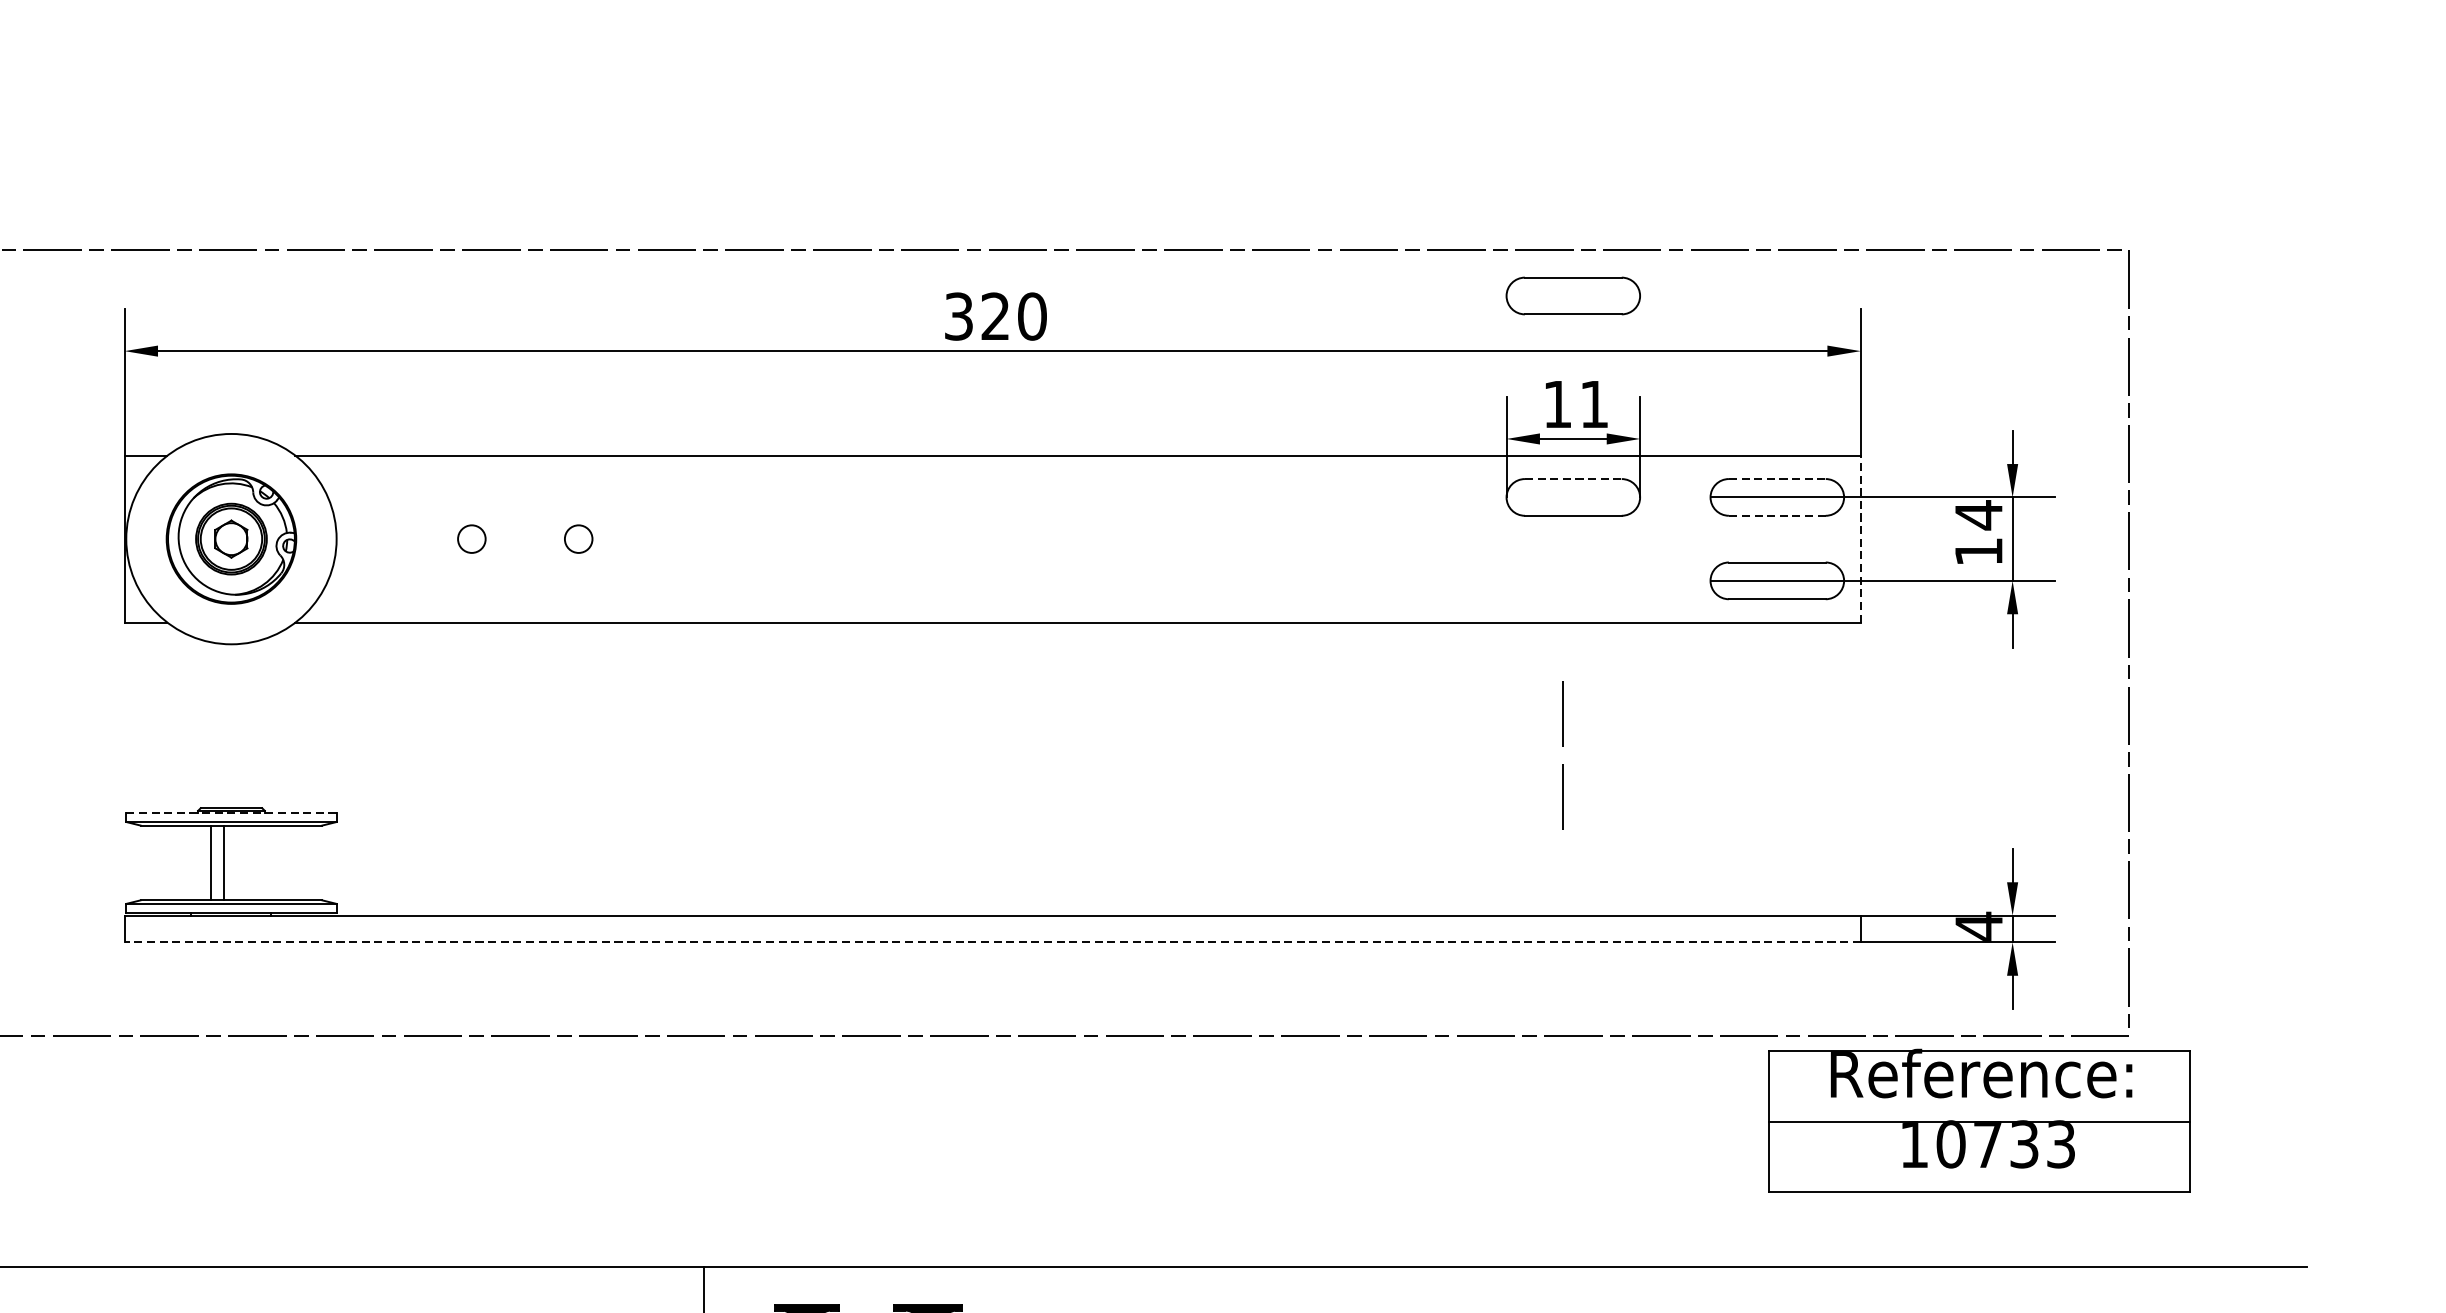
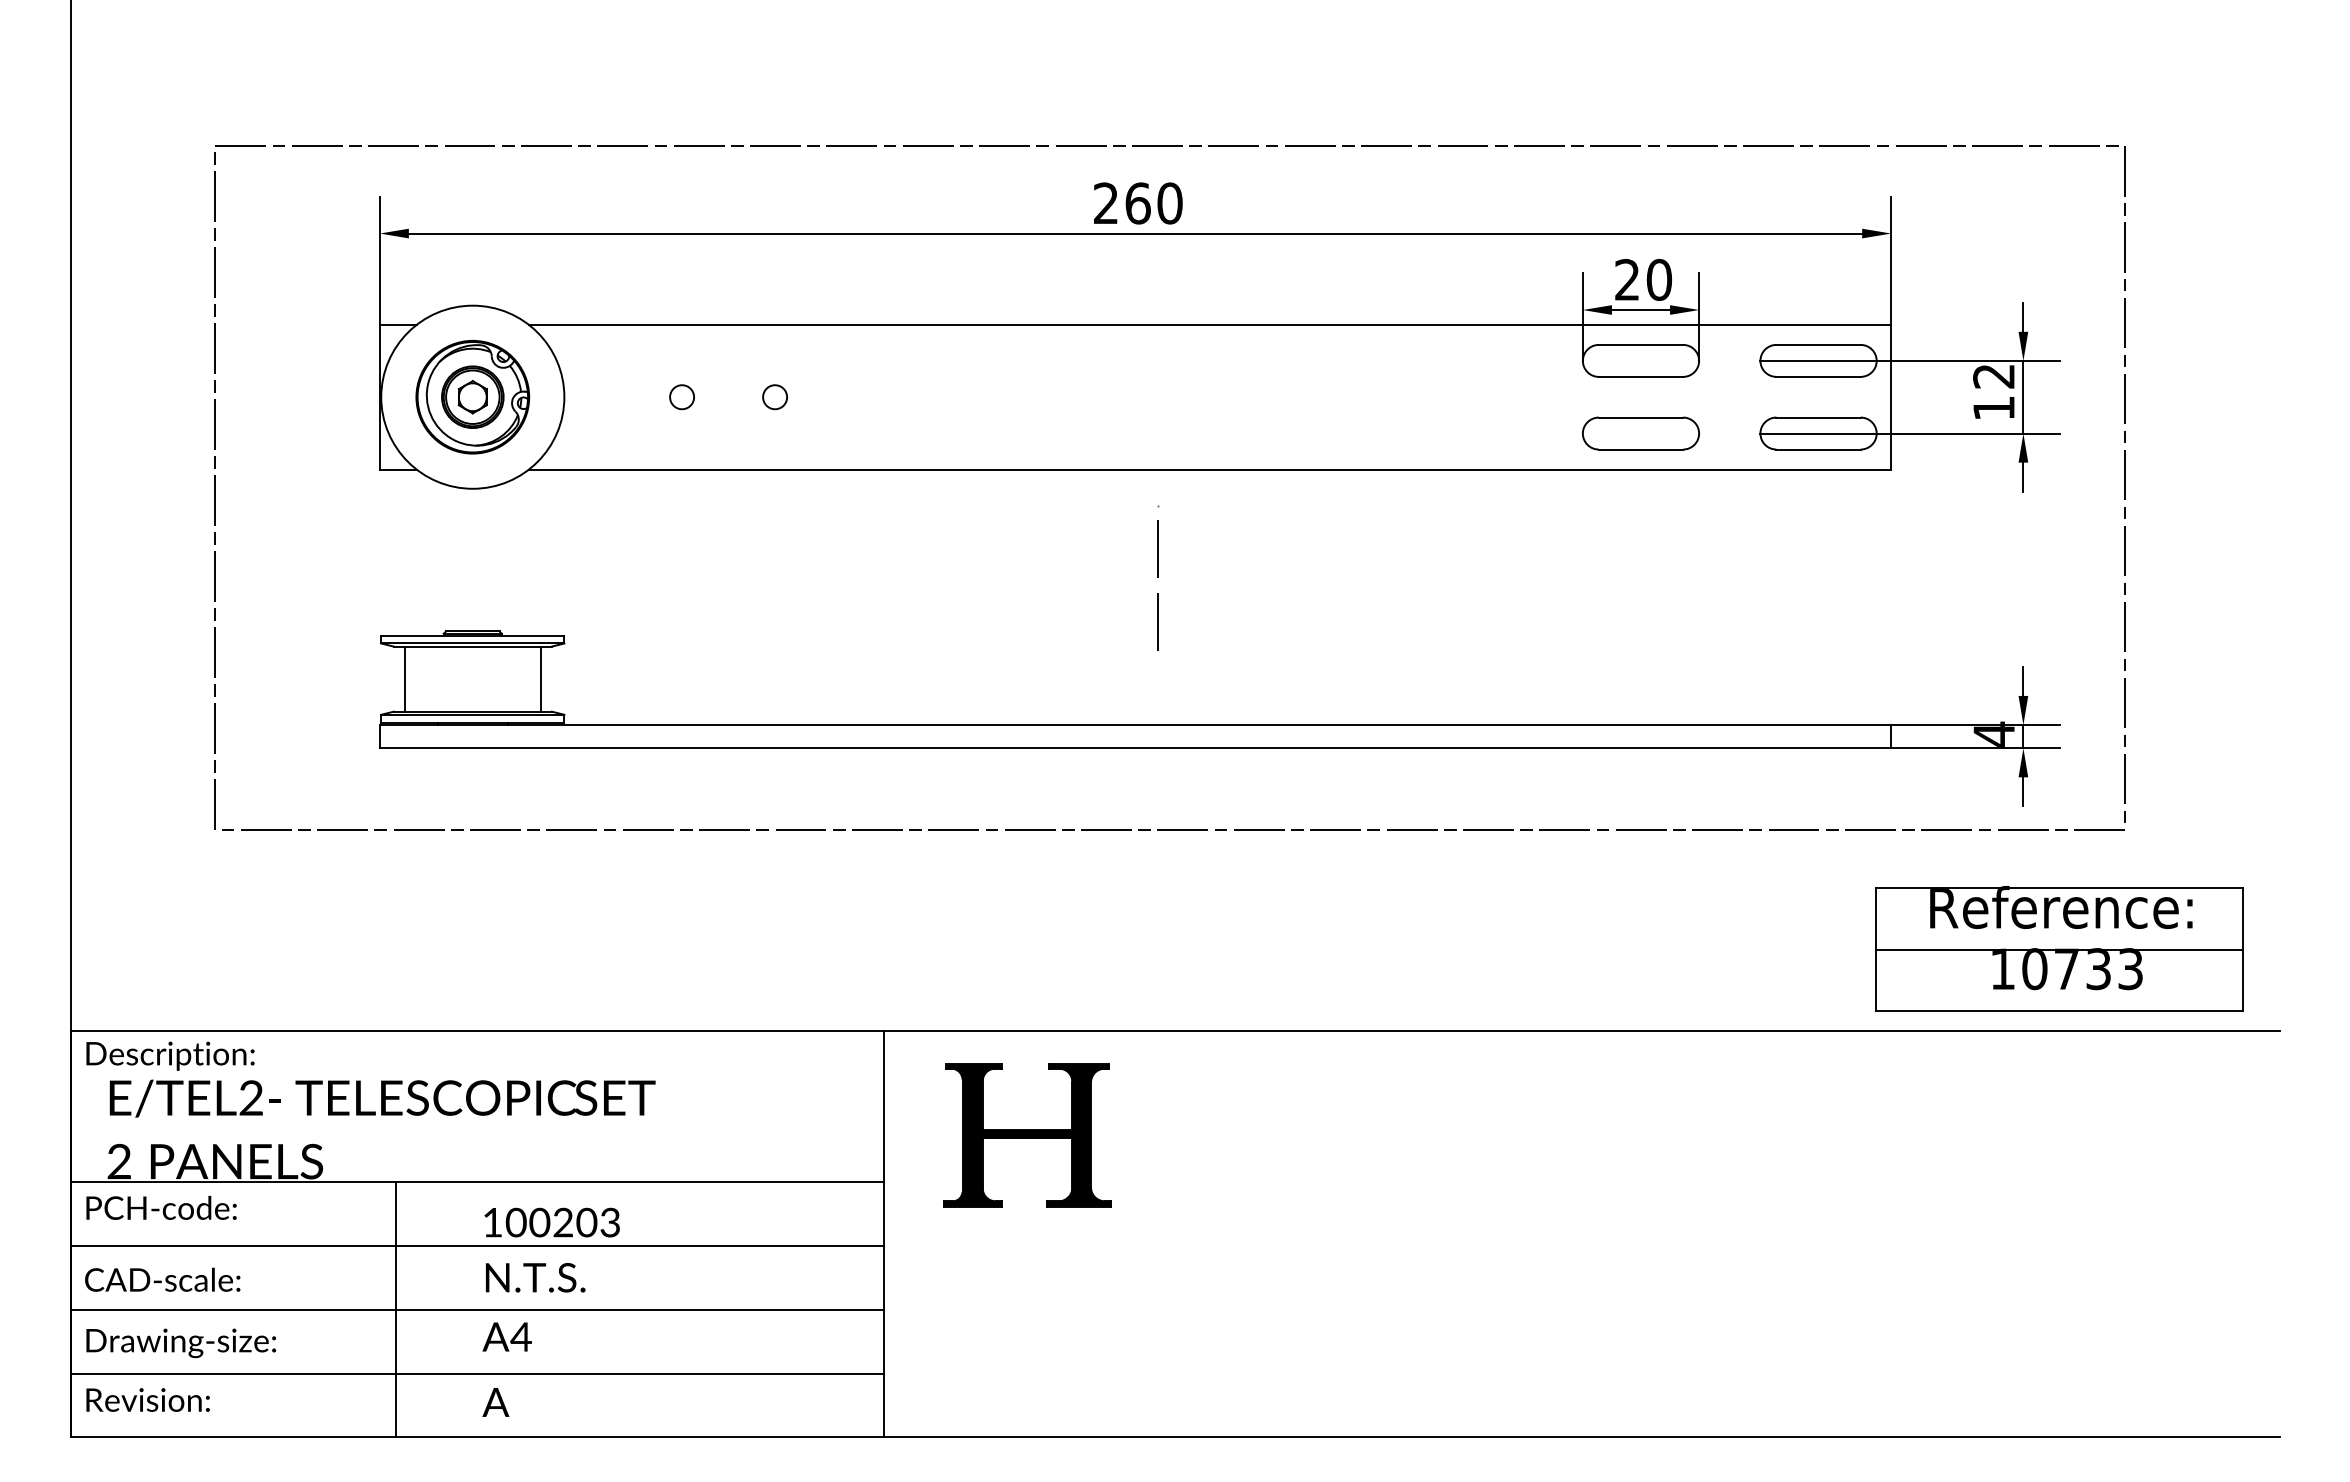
part: (1572, 295) -> (1640, 433), moved
text: (977, 316) -> (1122, 203), 320 -> 260
text: (1576, 403) -> (1643, 279), 11 -> 20
line: (1573, 478) -> (1641, 344), dashed -> solid
line: (1778, 478) -> (1819, 344), dashed -> solid
line: (1777, 515) -> (1818, 376), dashed -> solid
text: (1978, 515) -> (1993, 376), 14 -> 12
line: (1861, 539) -> (1891, 397), dashed -> solid
line: (1563, 746) -> (1158, 577), moved
line: (231, 812) -> (472, 635), dashed -> solid
line: (211, 862) -> (541, 678), moved
line: (224, 862) -> (404, 678), moved
line: (992, 942) -> (1135, 748), dashed -> solid
part: (1979, 1120) -> (2059, 948), moved

